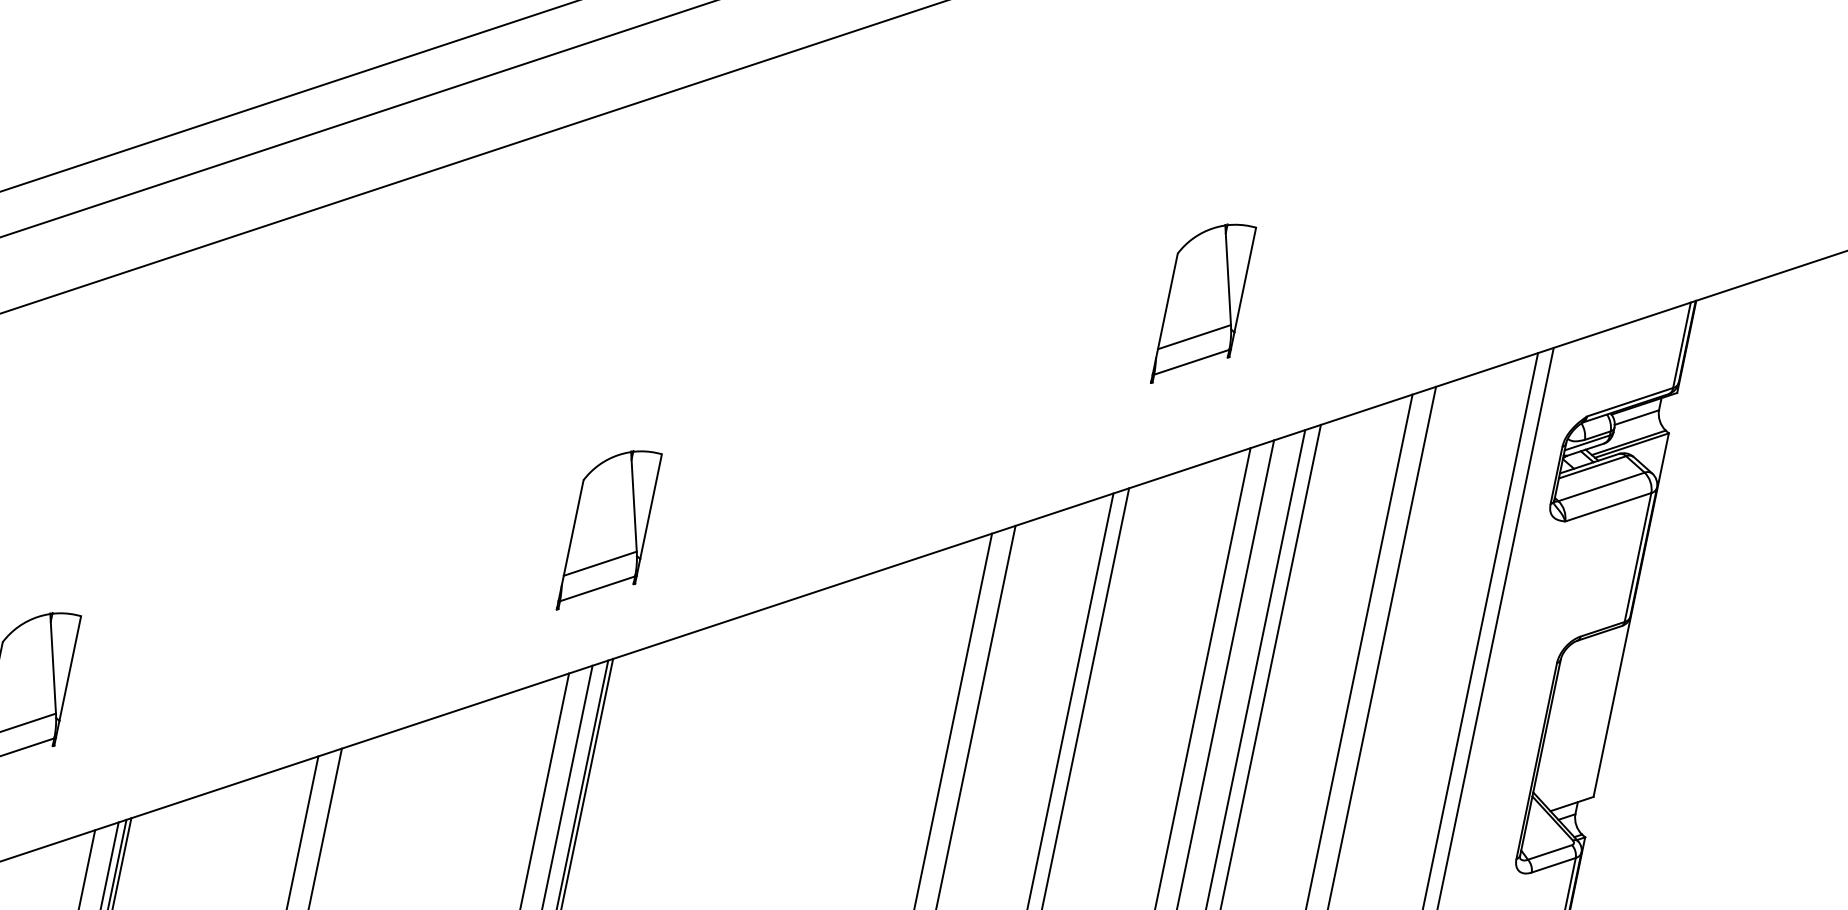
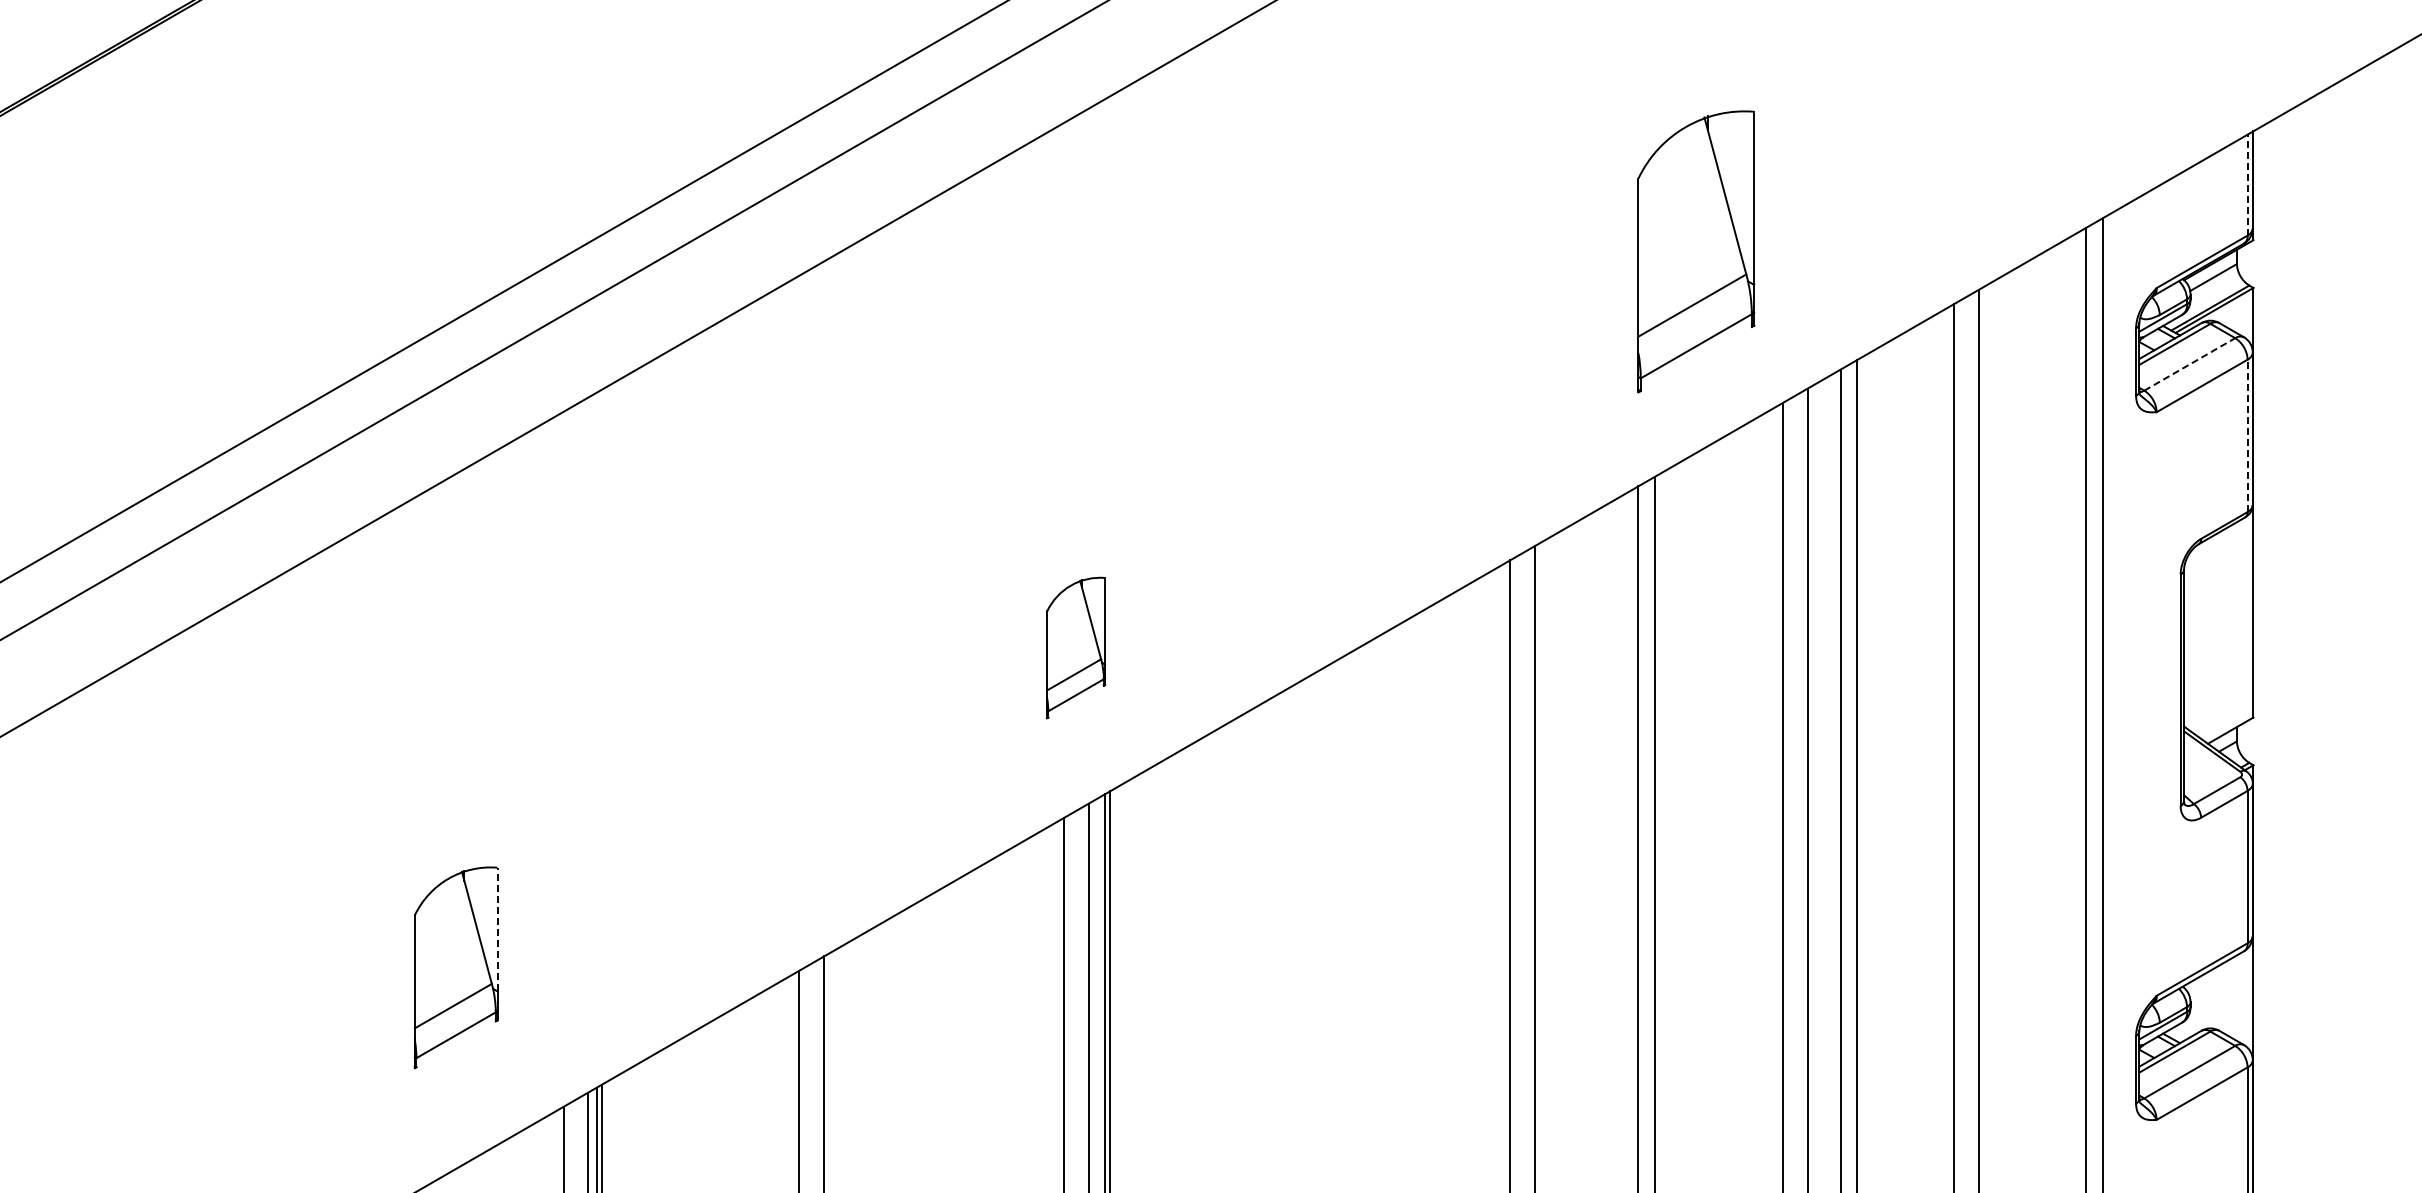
part: (1203, 304) -> (1695, 251), size x1.4
line: (1681, 344) -> (2247, 184), solid -> dashed
line: (1601, 486) -> (2189, 364), solid -> dashed
part: (608, 531) -> (1075, 647), size x0.7
line: (1637, 557) -> (2247, 435), solid -> dashed
line: (70, 668) -> (497, 929), solid -> dashed

